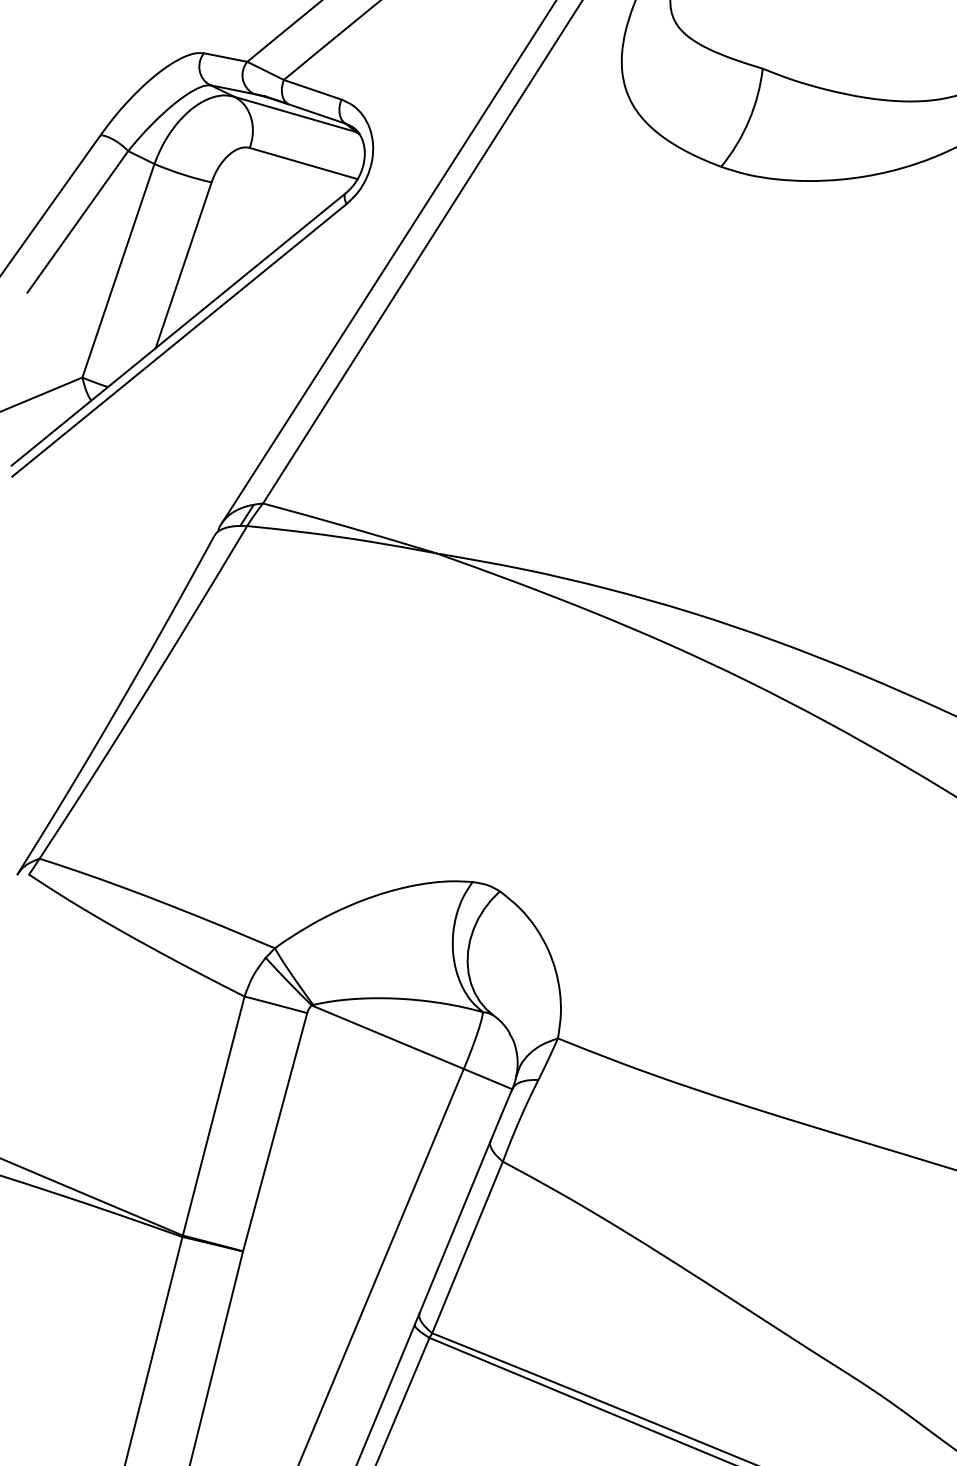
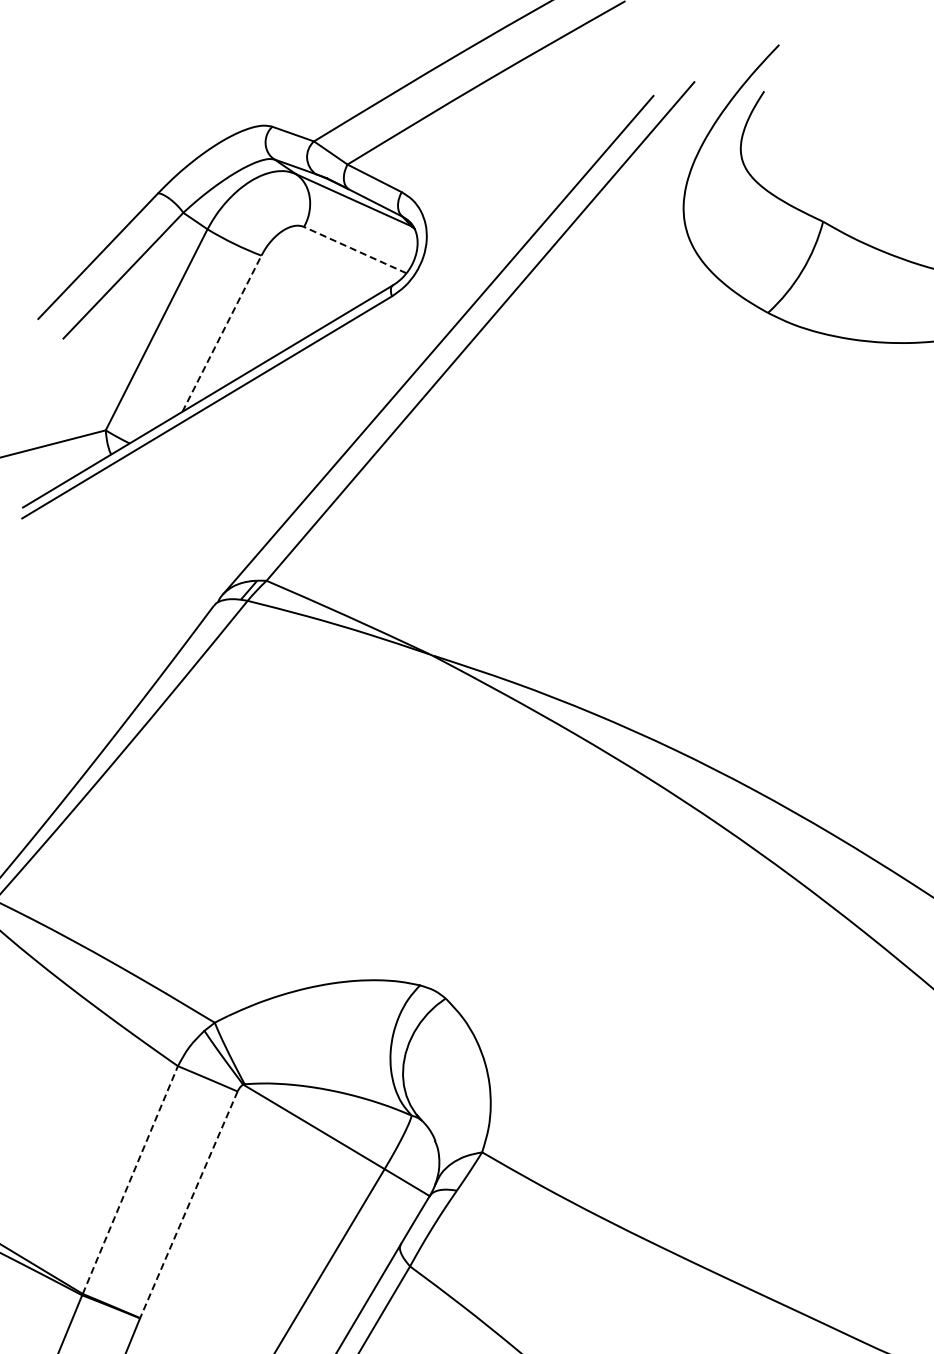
line: (303, 163) -> (355, 250), solid -> dashed
line: (183, 265) -> (221, 333), solid -> dashed
line: (213, 1115) -> (130, 1179), solid -> dashed
line: (275, 1132) -> (189, 1205), solid -> dashed

